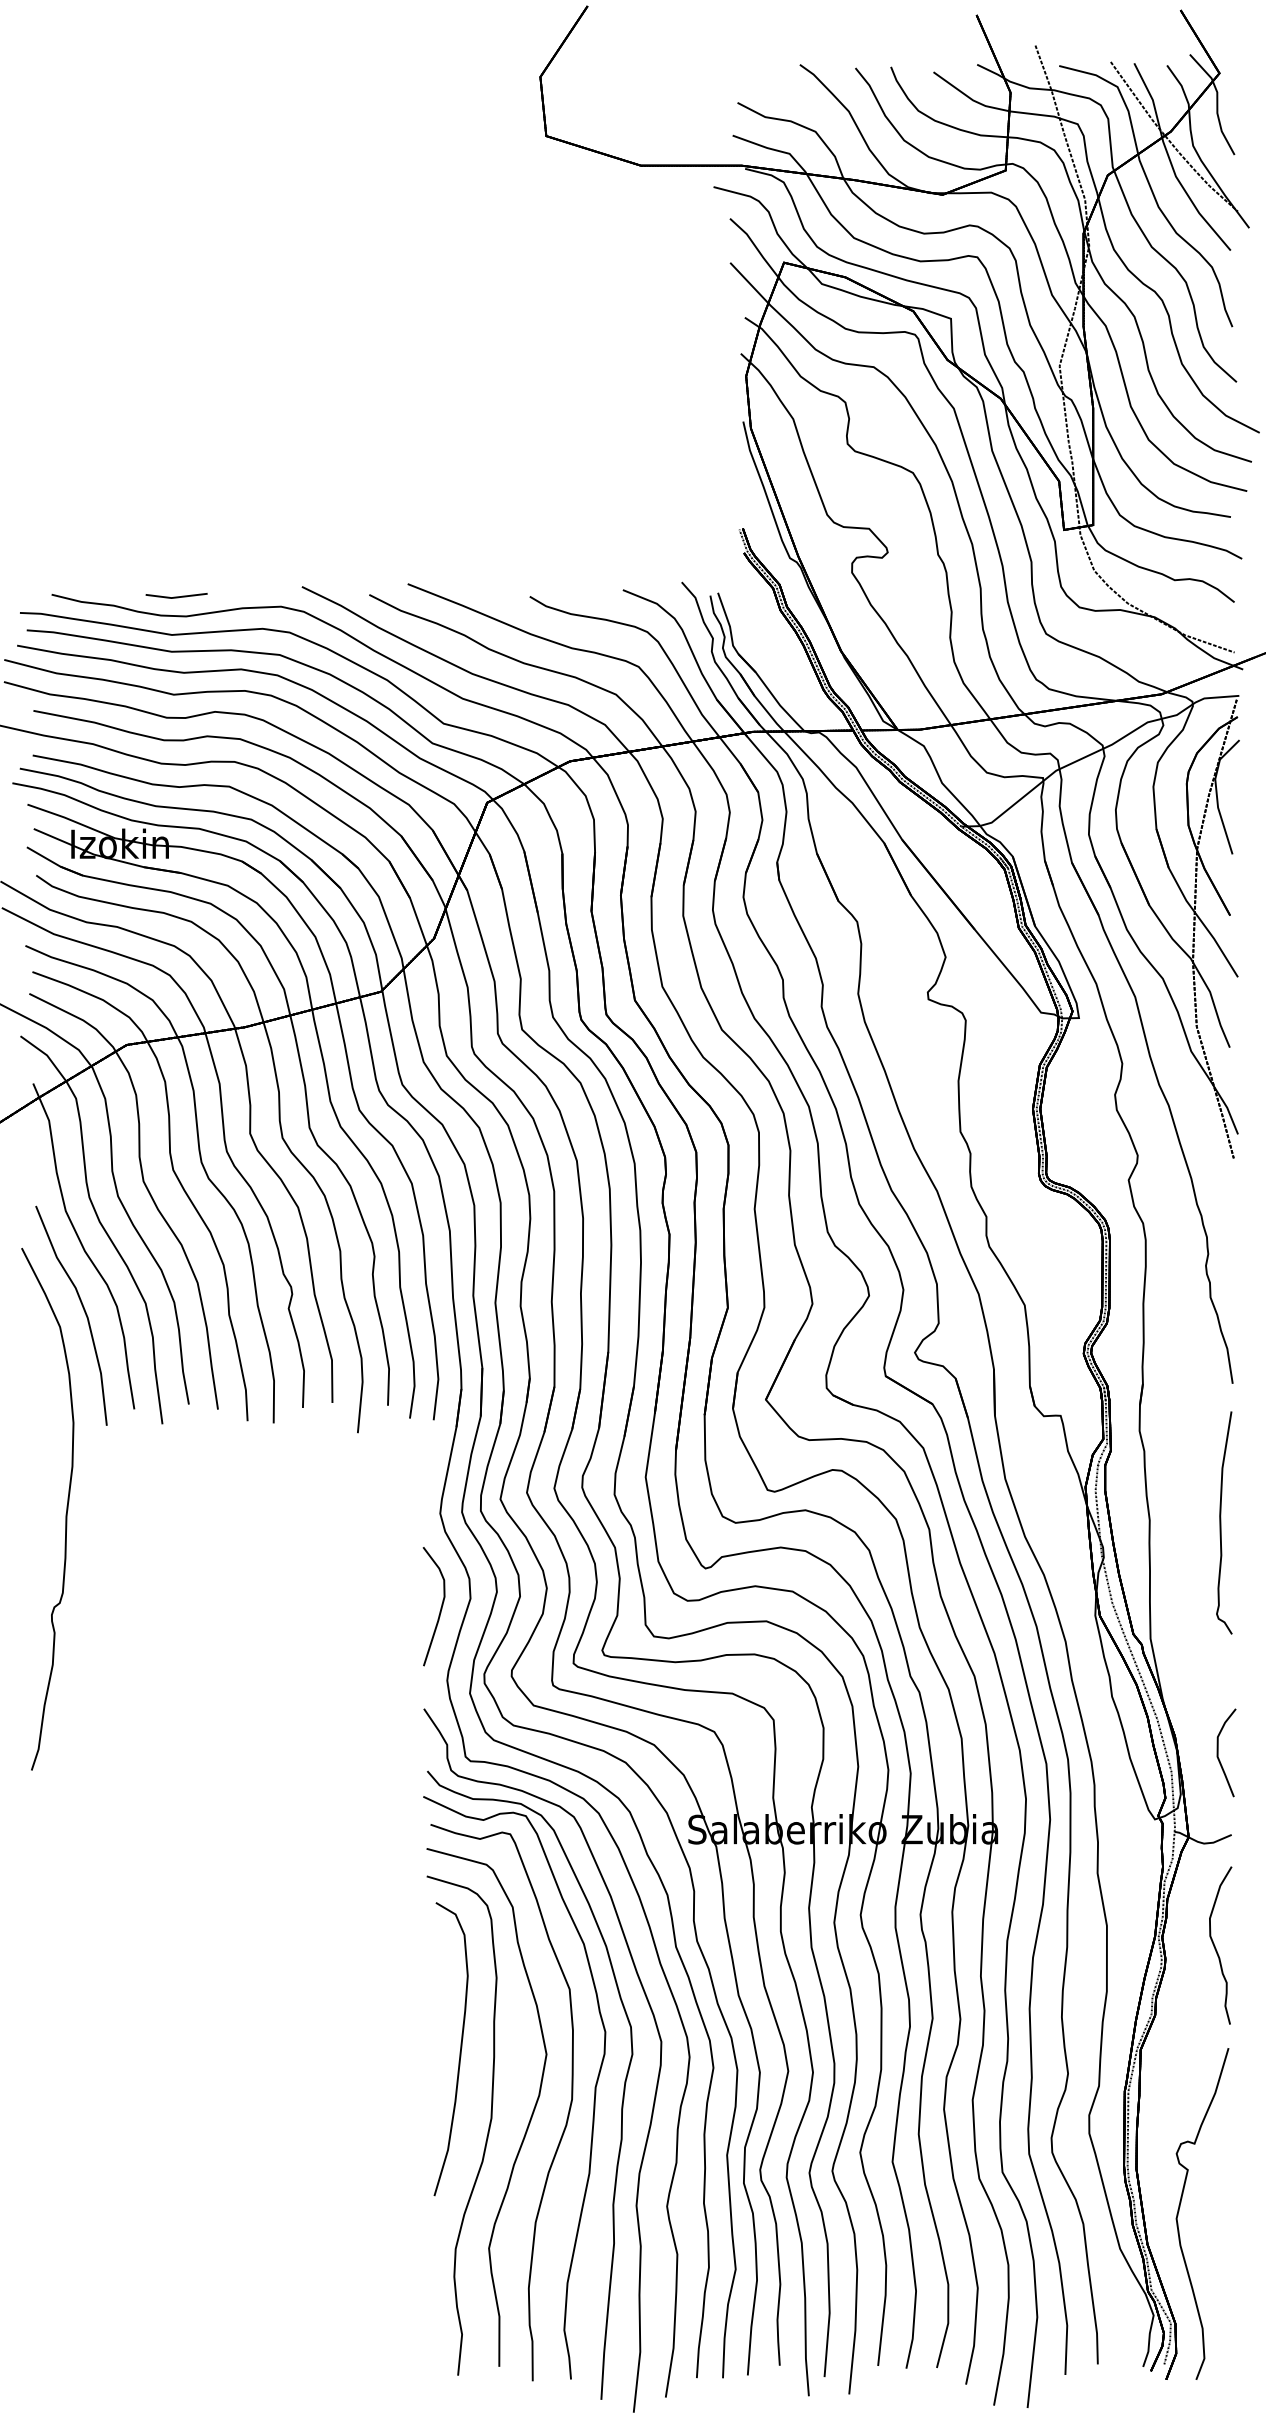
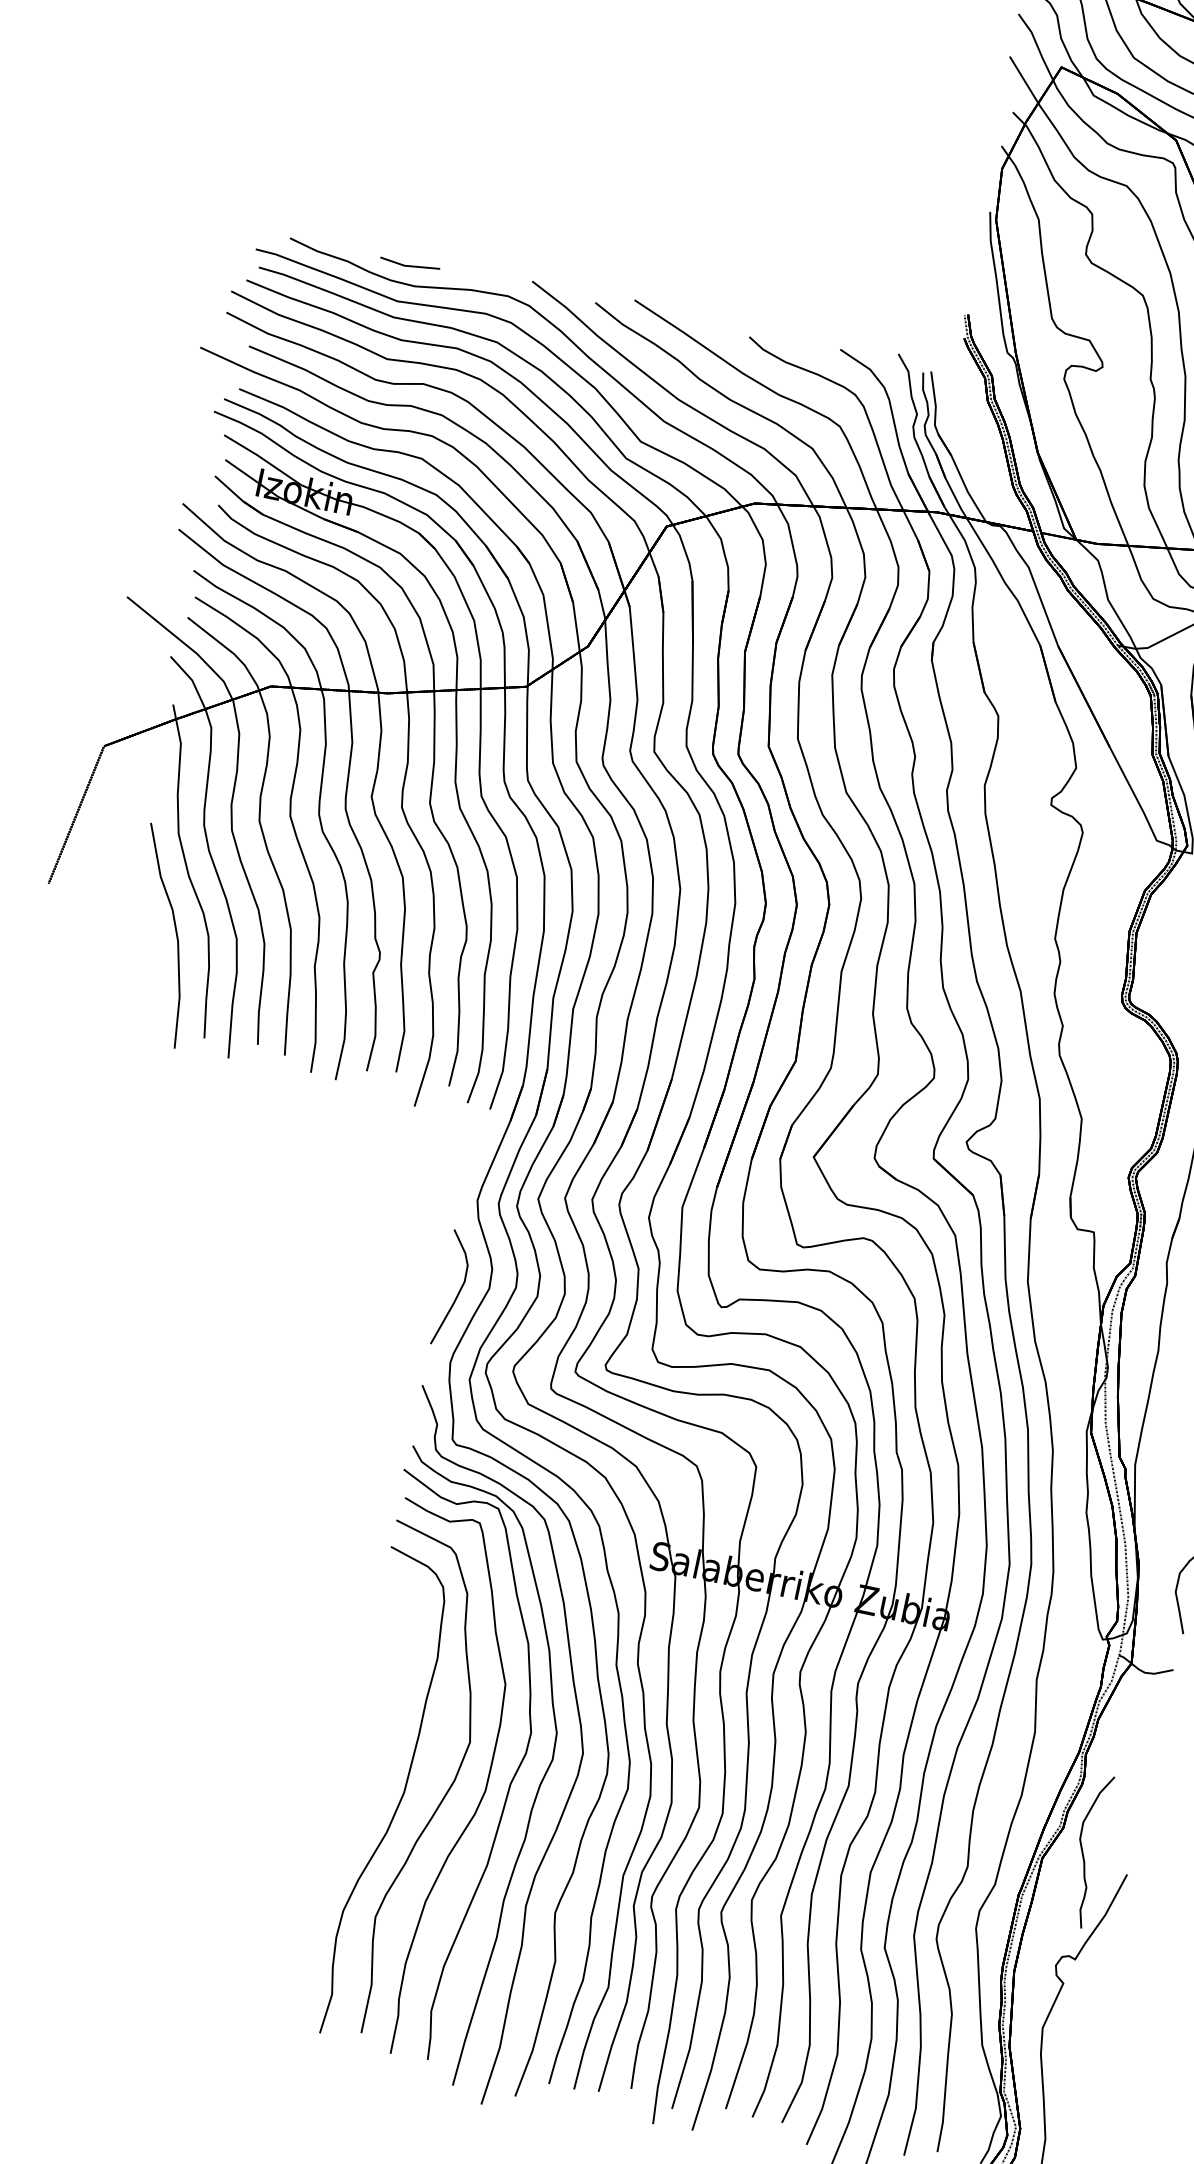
part: (65, 1513) -> (117, 1124), removed
curve: (1215, 1945) -> (1083, 1849), moved
part: (459, 2051) -> (386, 1721), removed

